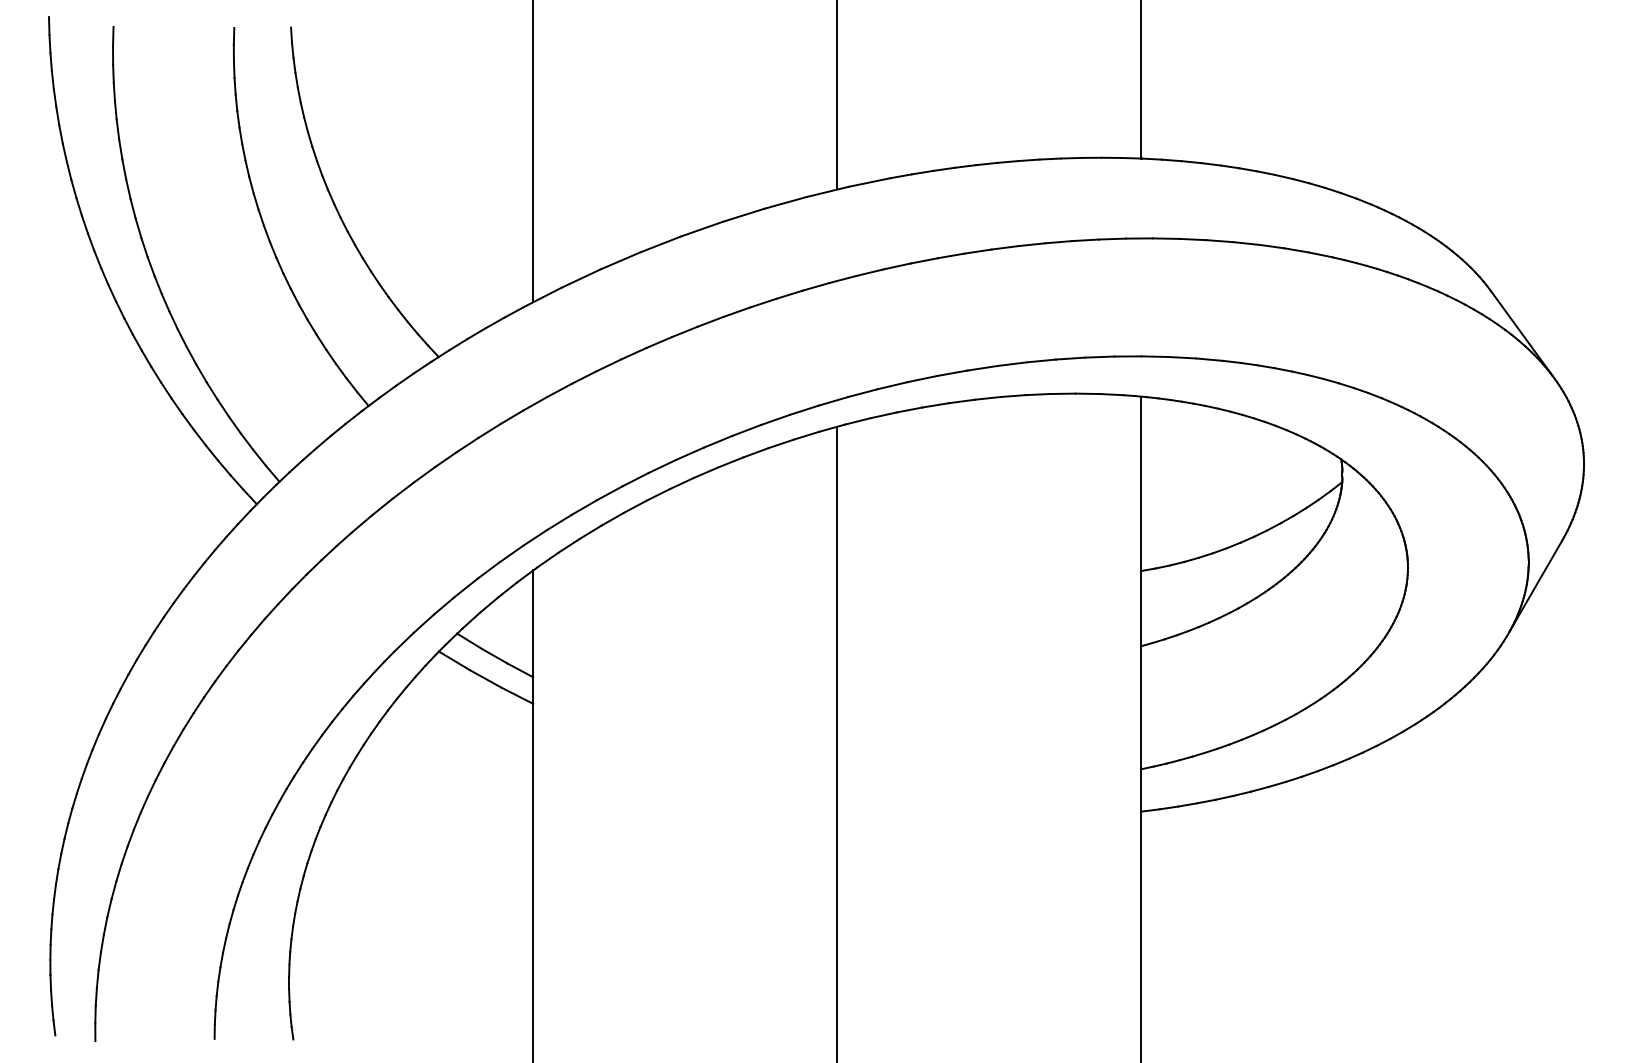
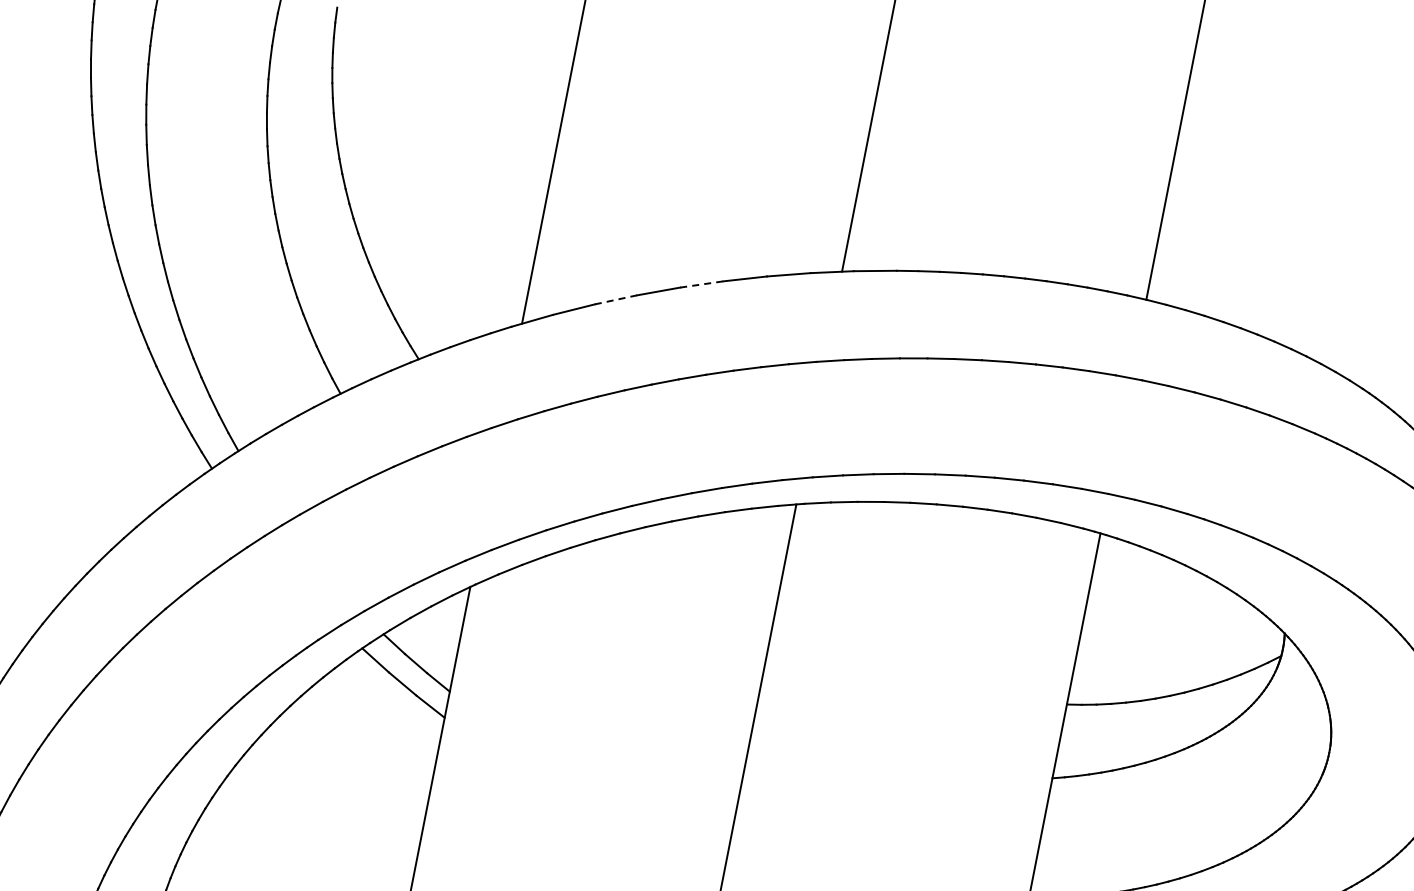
line: (702, 229) -> (702, 284), solid -> dashed
line: (620, 260) -> (615, 299), solid -> dashed

